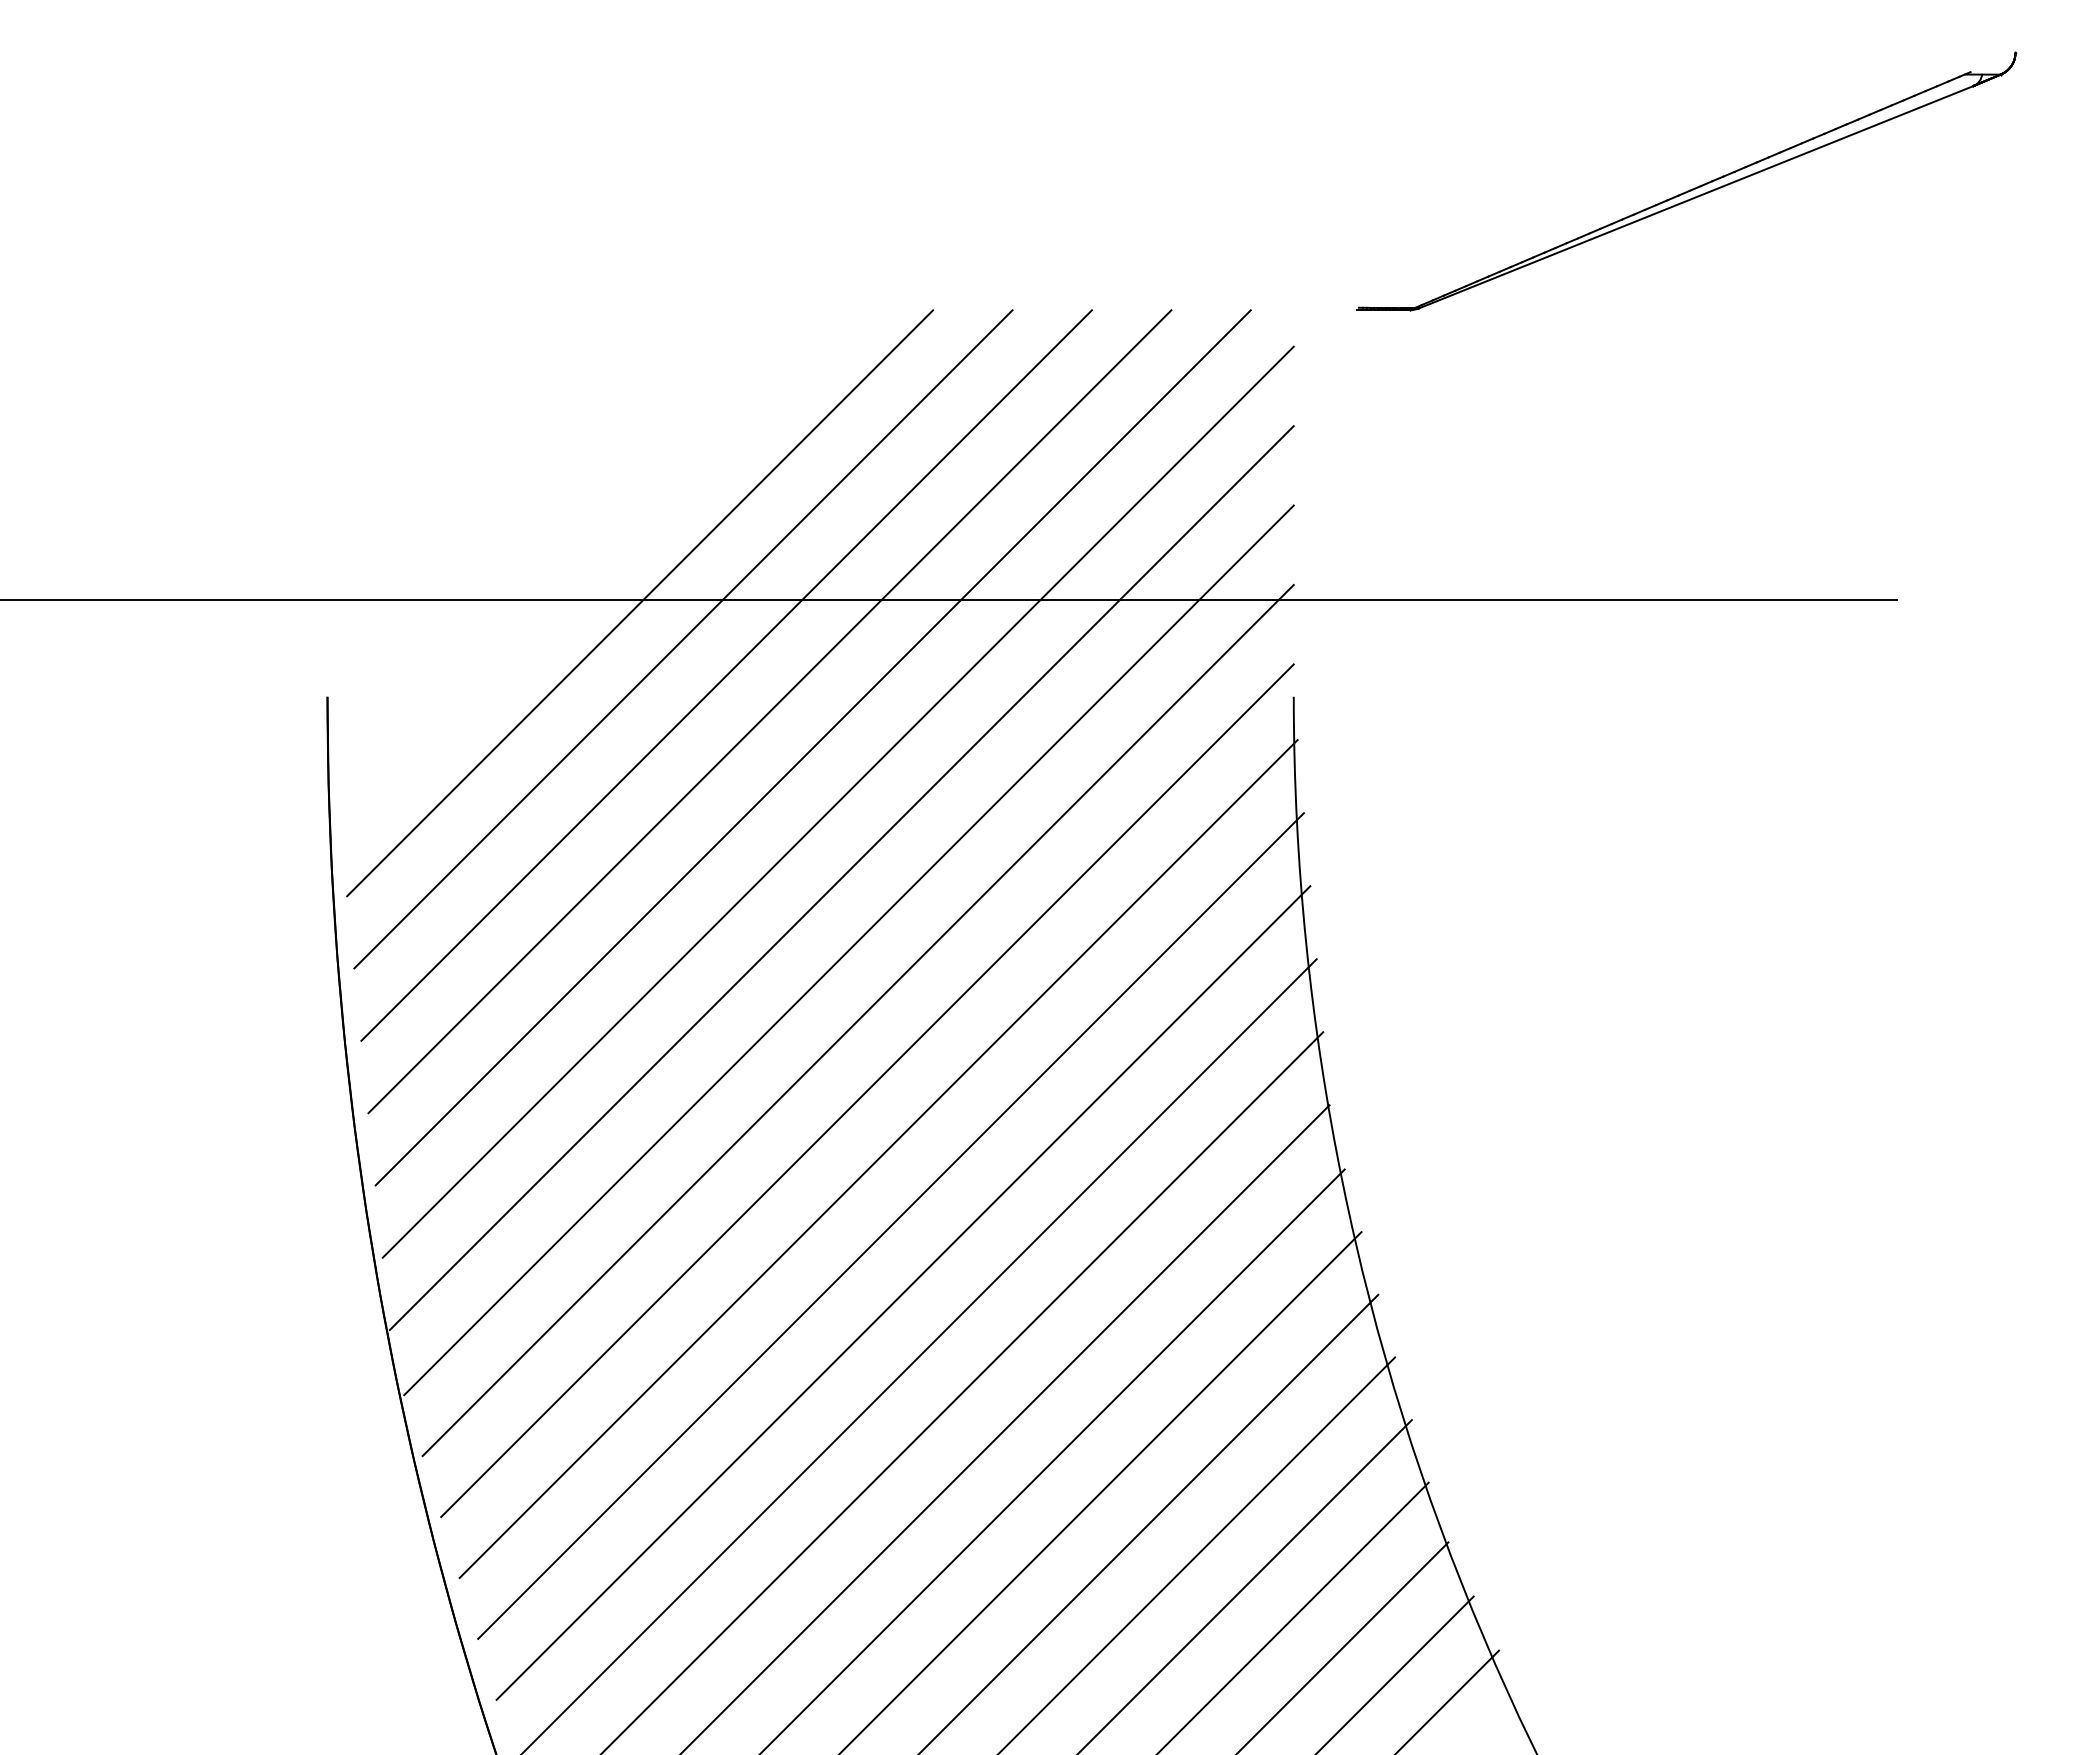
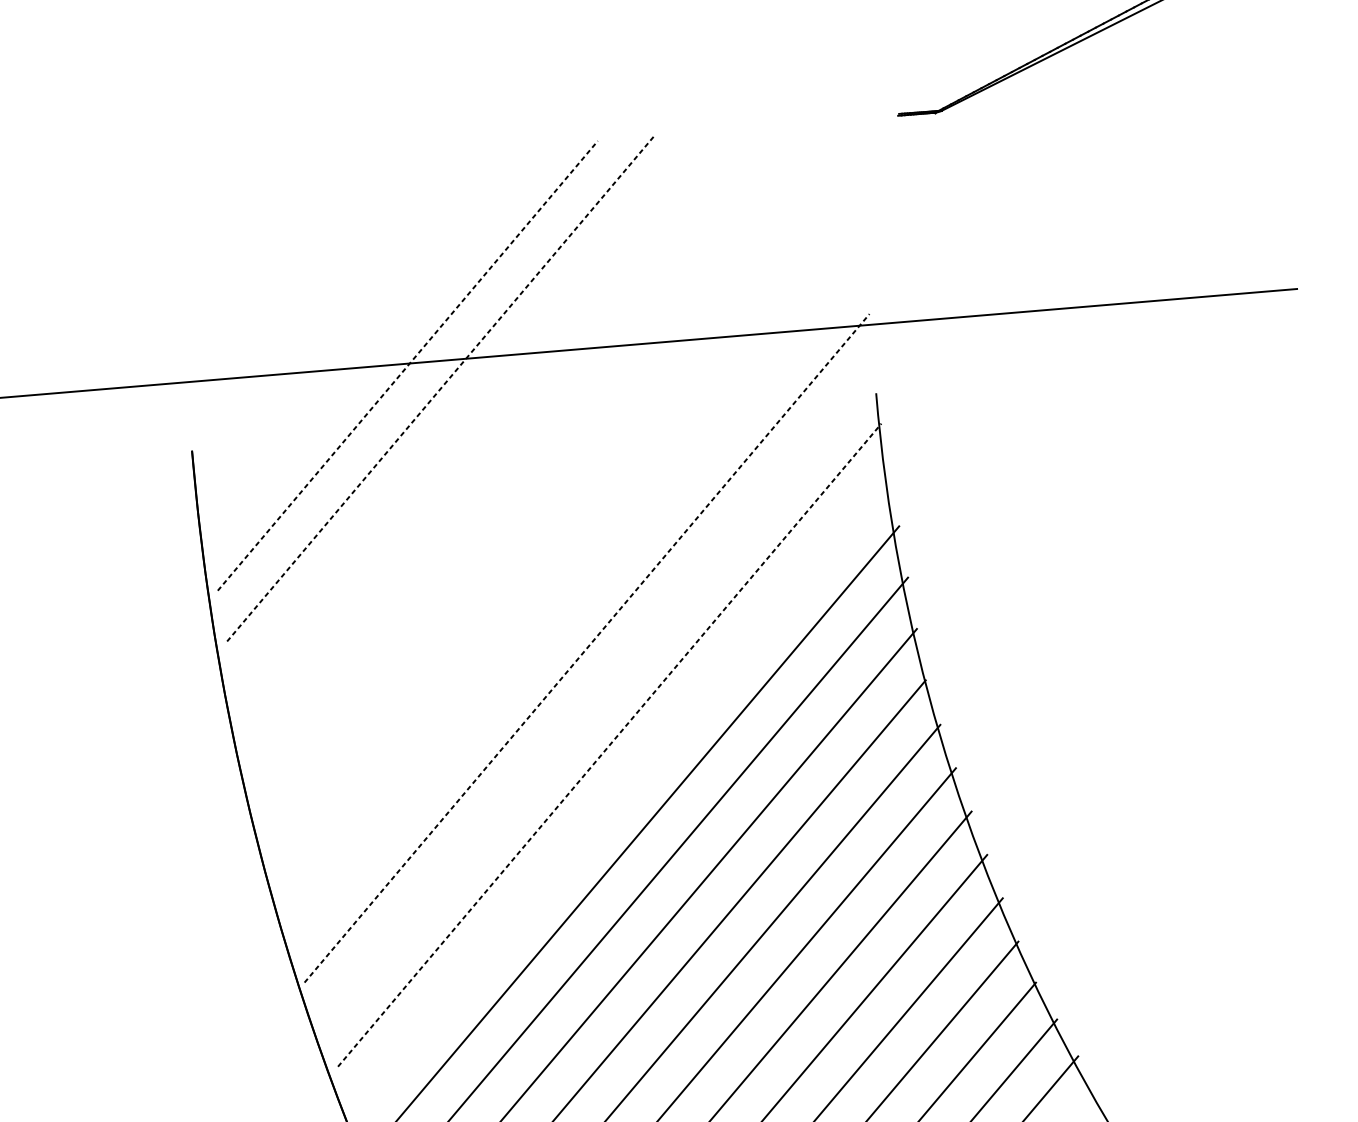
line: (640, 602) -> (408, 365), solid -> dashed
line: (683, 639) -> (440, 388), solid -> dashed
line: (726, 675) -> (473, 411), removed
line: (769, 711) -> (505, 434), removed
line: (812, 747) -> (538, 457), removed
line: (837, 801) -> (559, 494), removed
line: (841, 878) -> (566, 548), removed
line: (848, 950) -> (576, 599), removed
line: (858, 1020) -> (587, 648), solid -> dashed
line: (867, 1090) -> (597, 697), removed
line: (878, 1158) -> (609, 744), solid -> dashed
line: (890, 1225) -> (622, 791), removed

